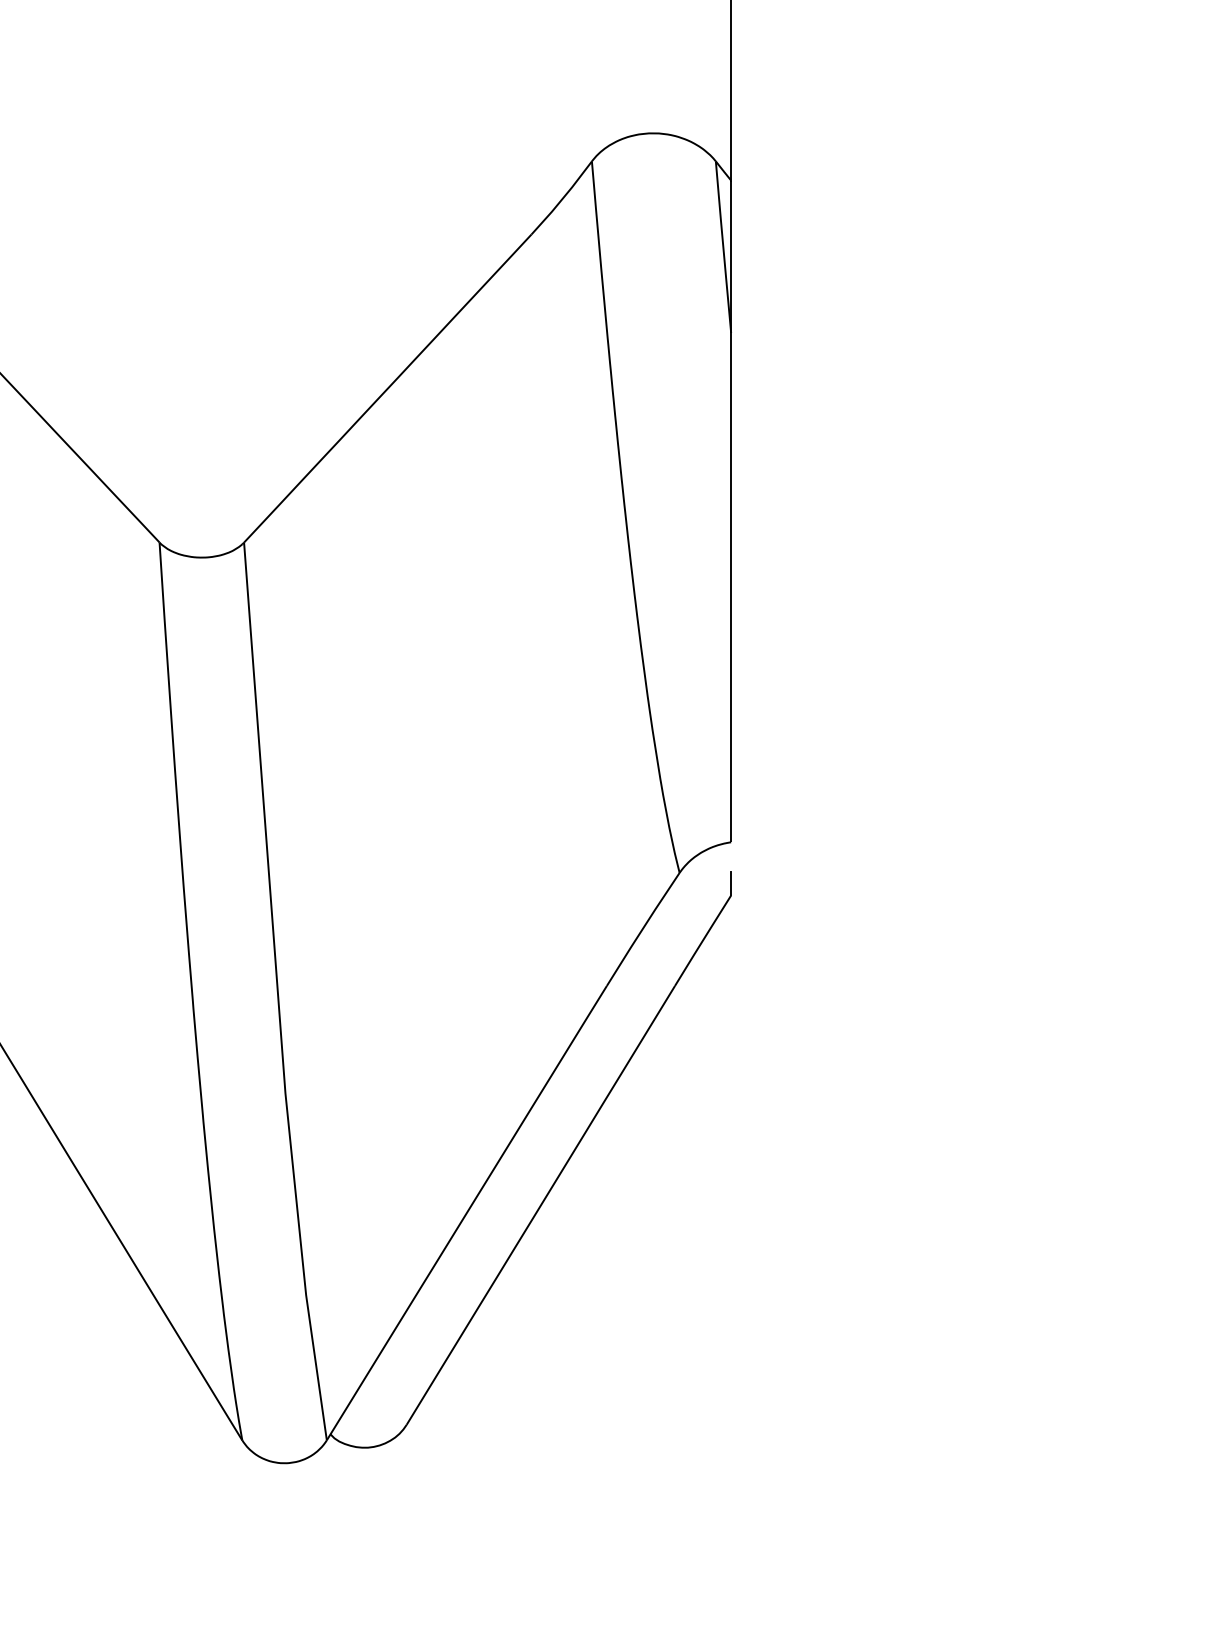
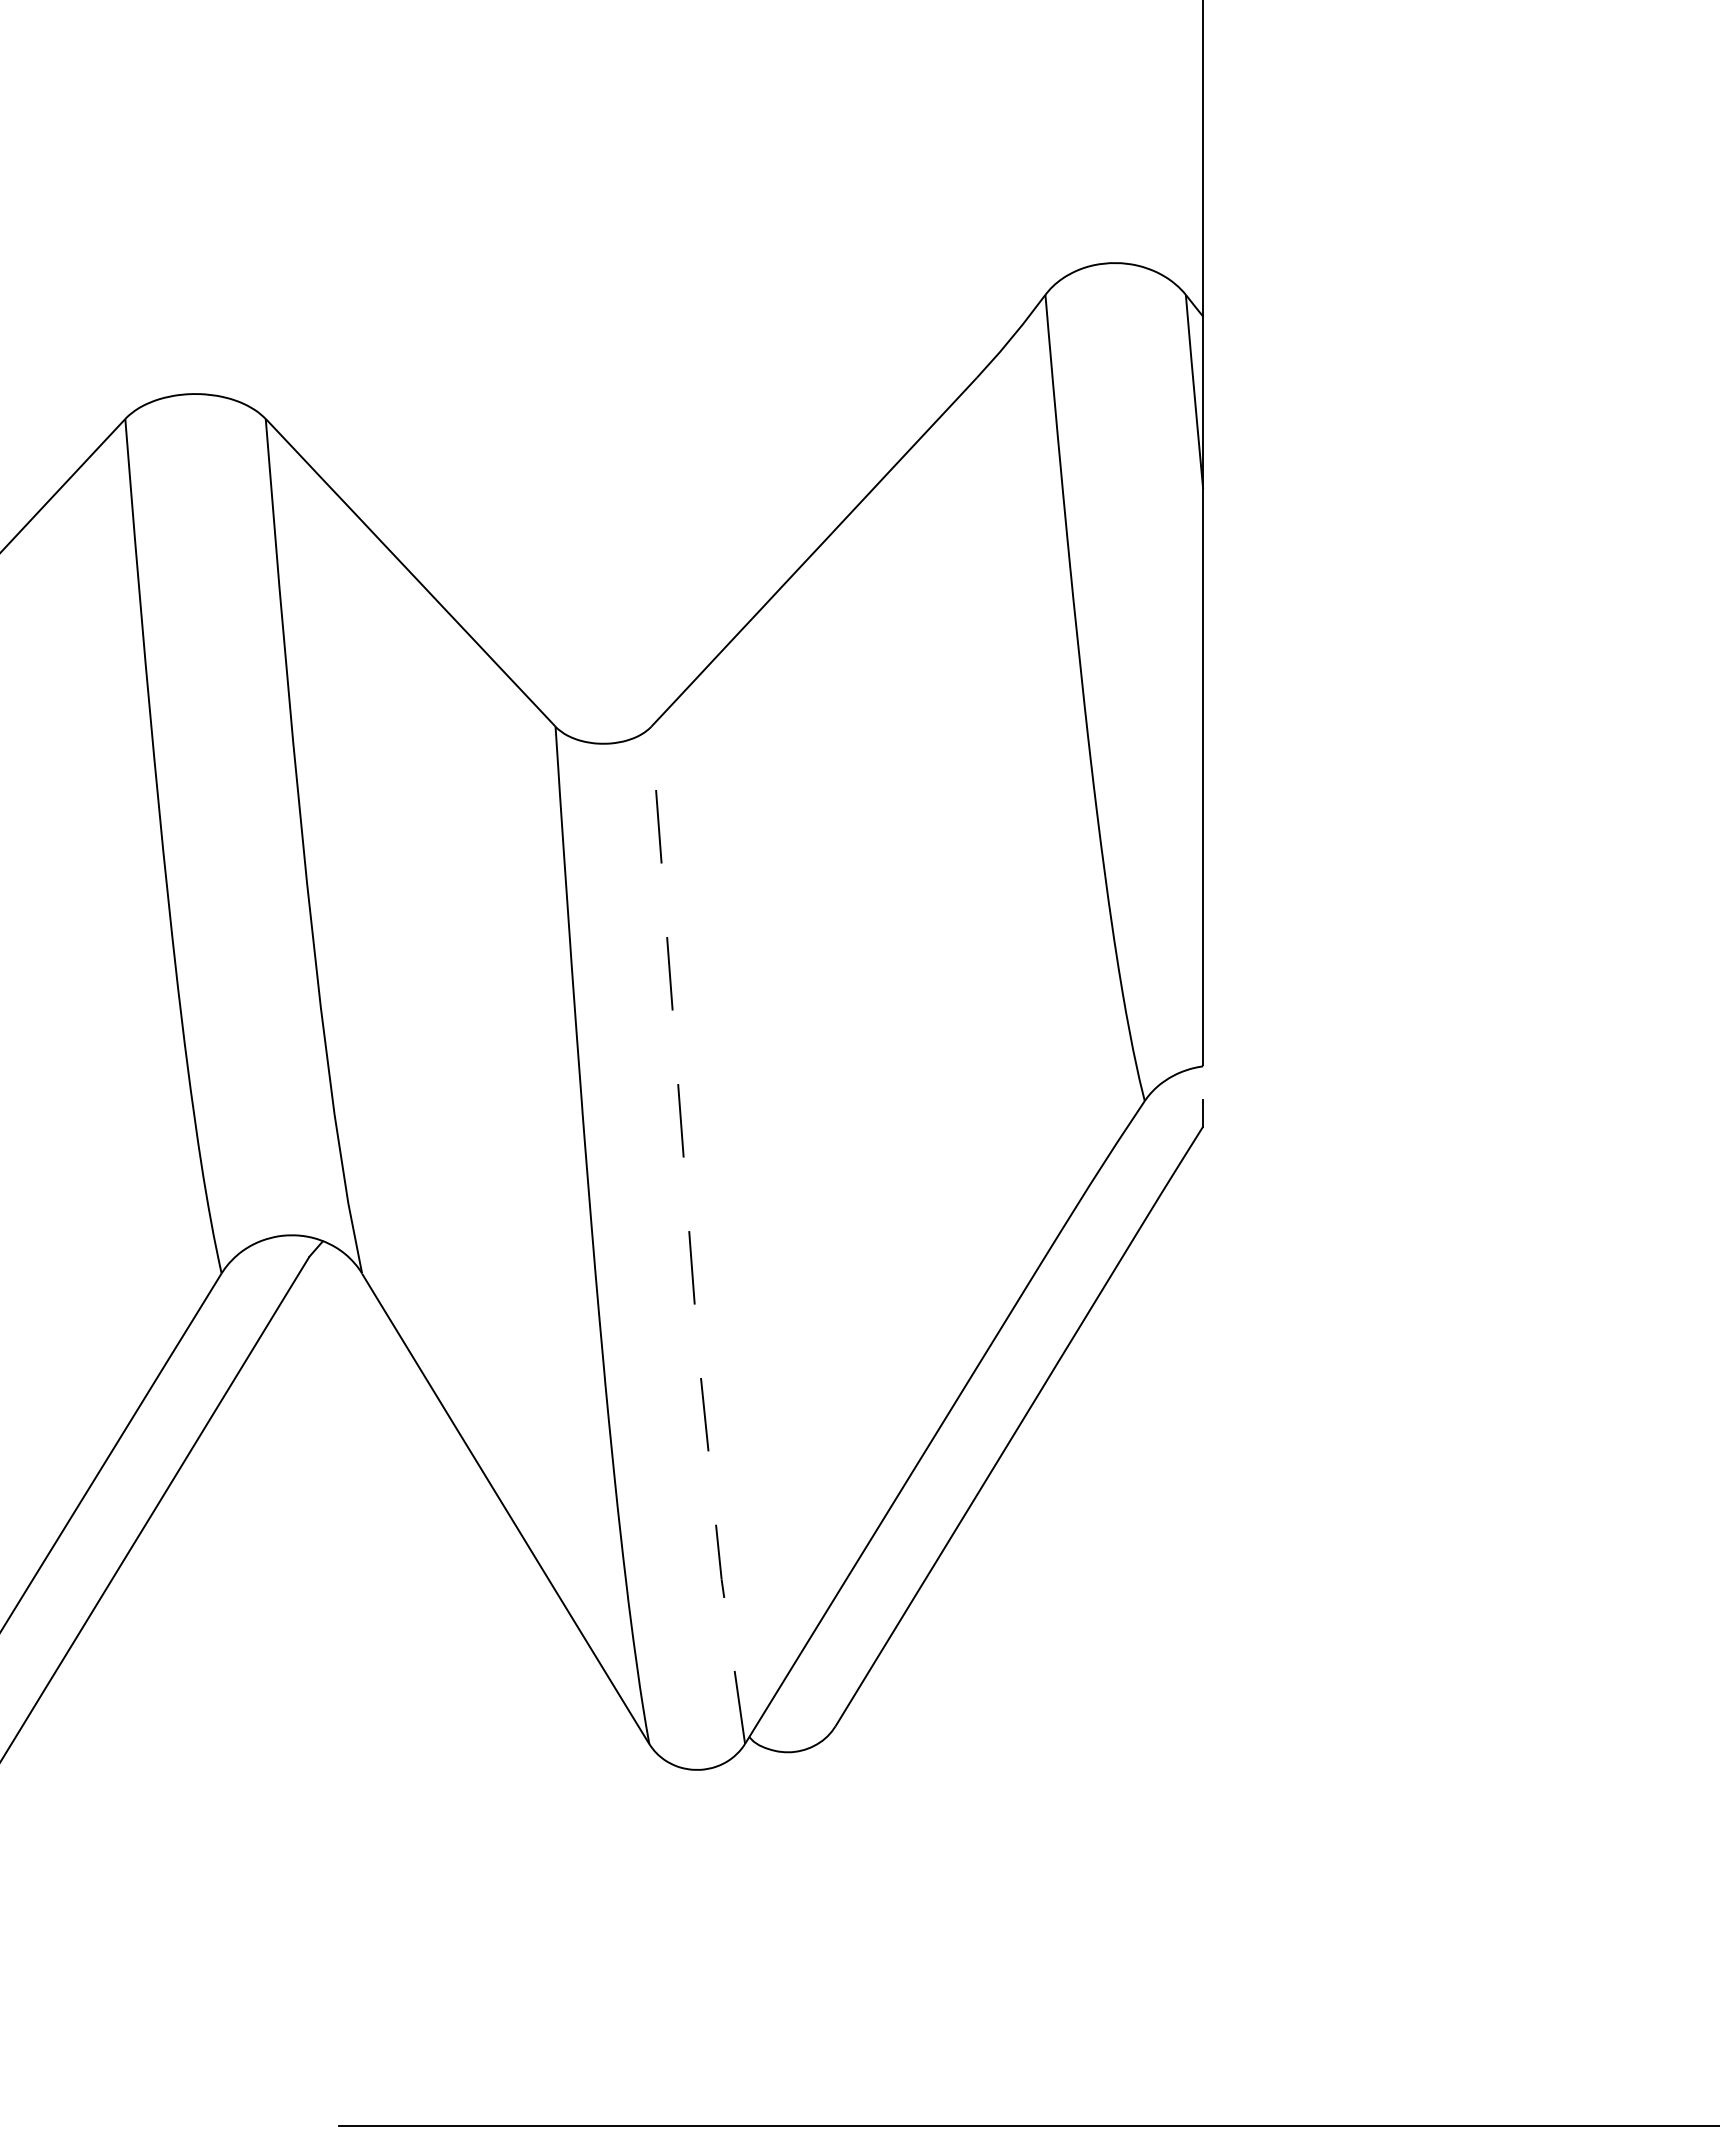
line: (277, 993) -> (689, 1237), solid -> dashed

